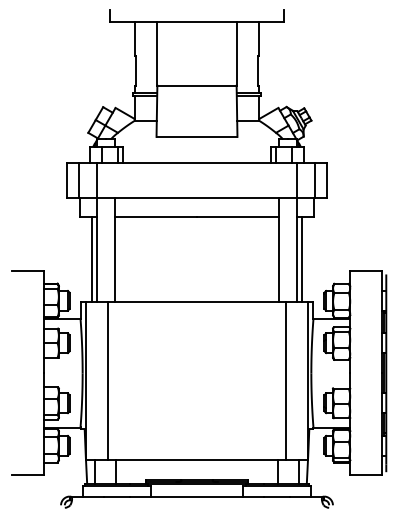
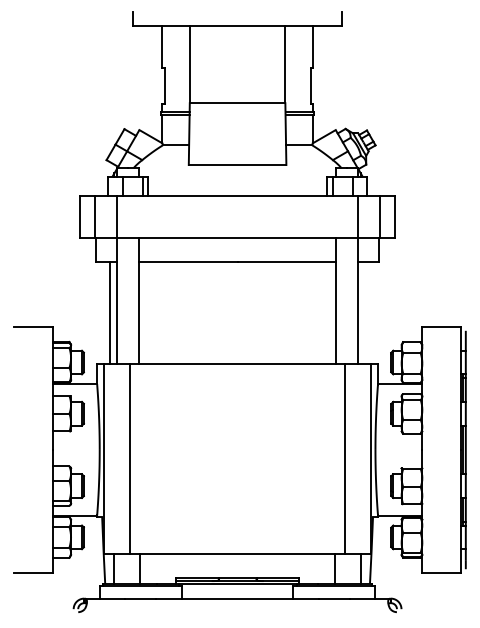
line: (302, 259) -> (364, 312), removed

